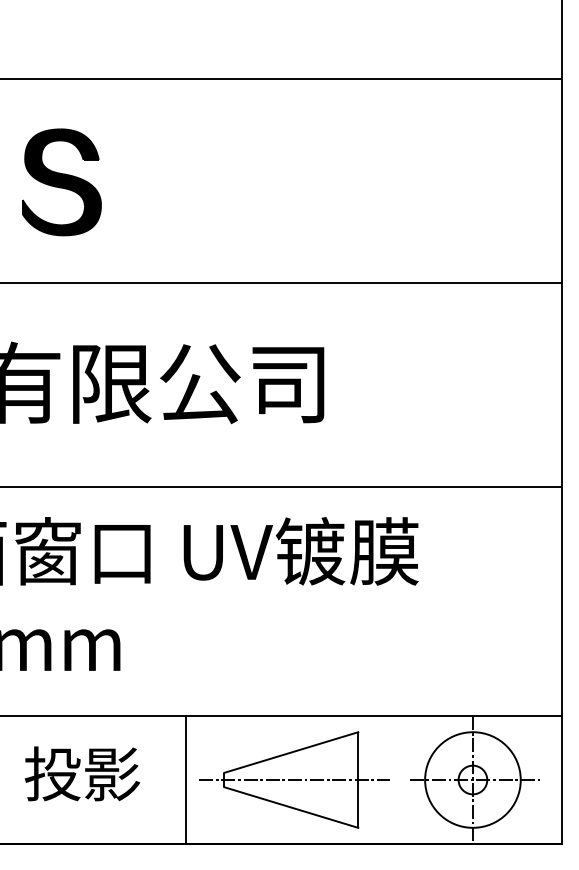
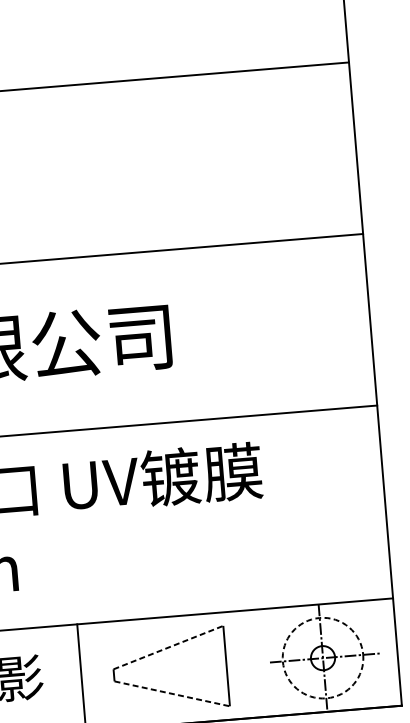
line: (291, 752) -> (168, 647), solid -> dashed
circle: (472, 779) -> (322, 657), solid -> dashed
line: (294, 780) -> (173, 670), removed
line: (291, 807) -> (172, 693), solid -> dashed

